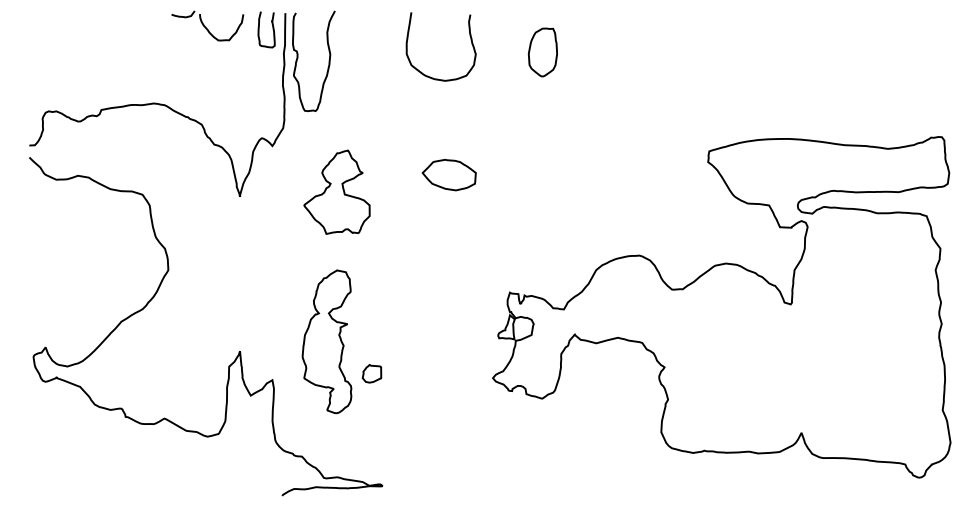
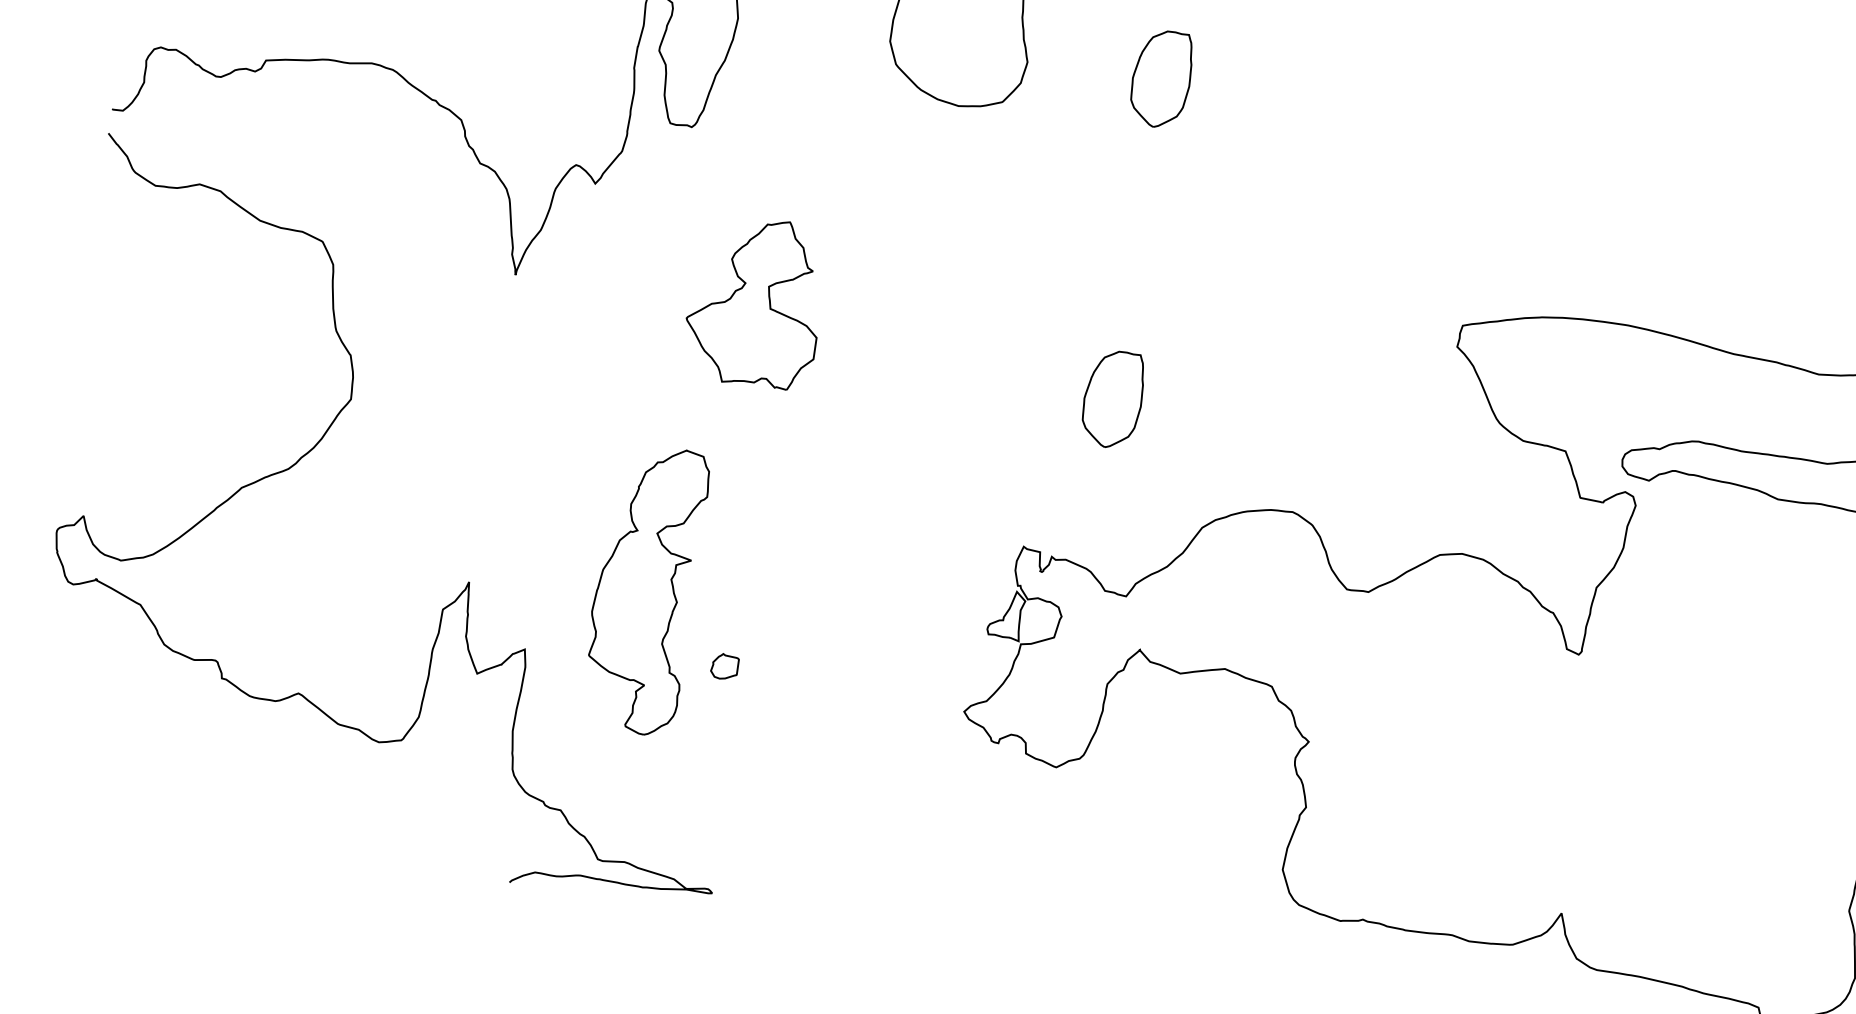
part: (448, 174) -> (937, 293), removed
part: (336, 191) -> (754, 300), moved
part: (542, 213) -> (1112, 399), added
part: (371, 373) -> (723, 665), size x0.7

